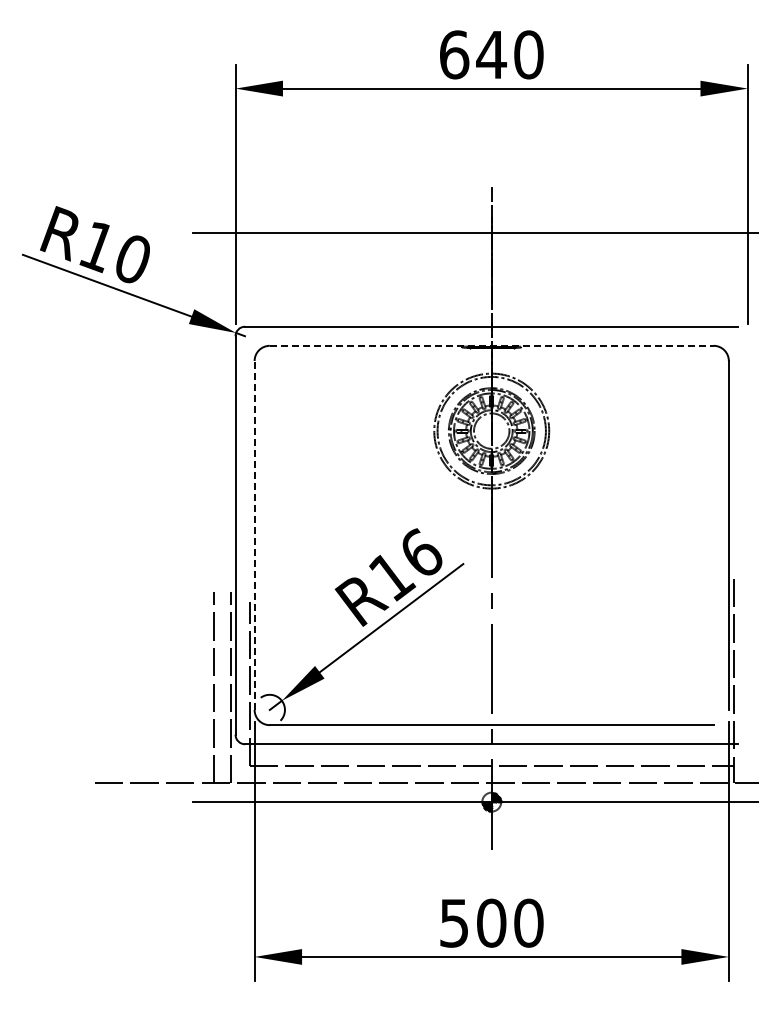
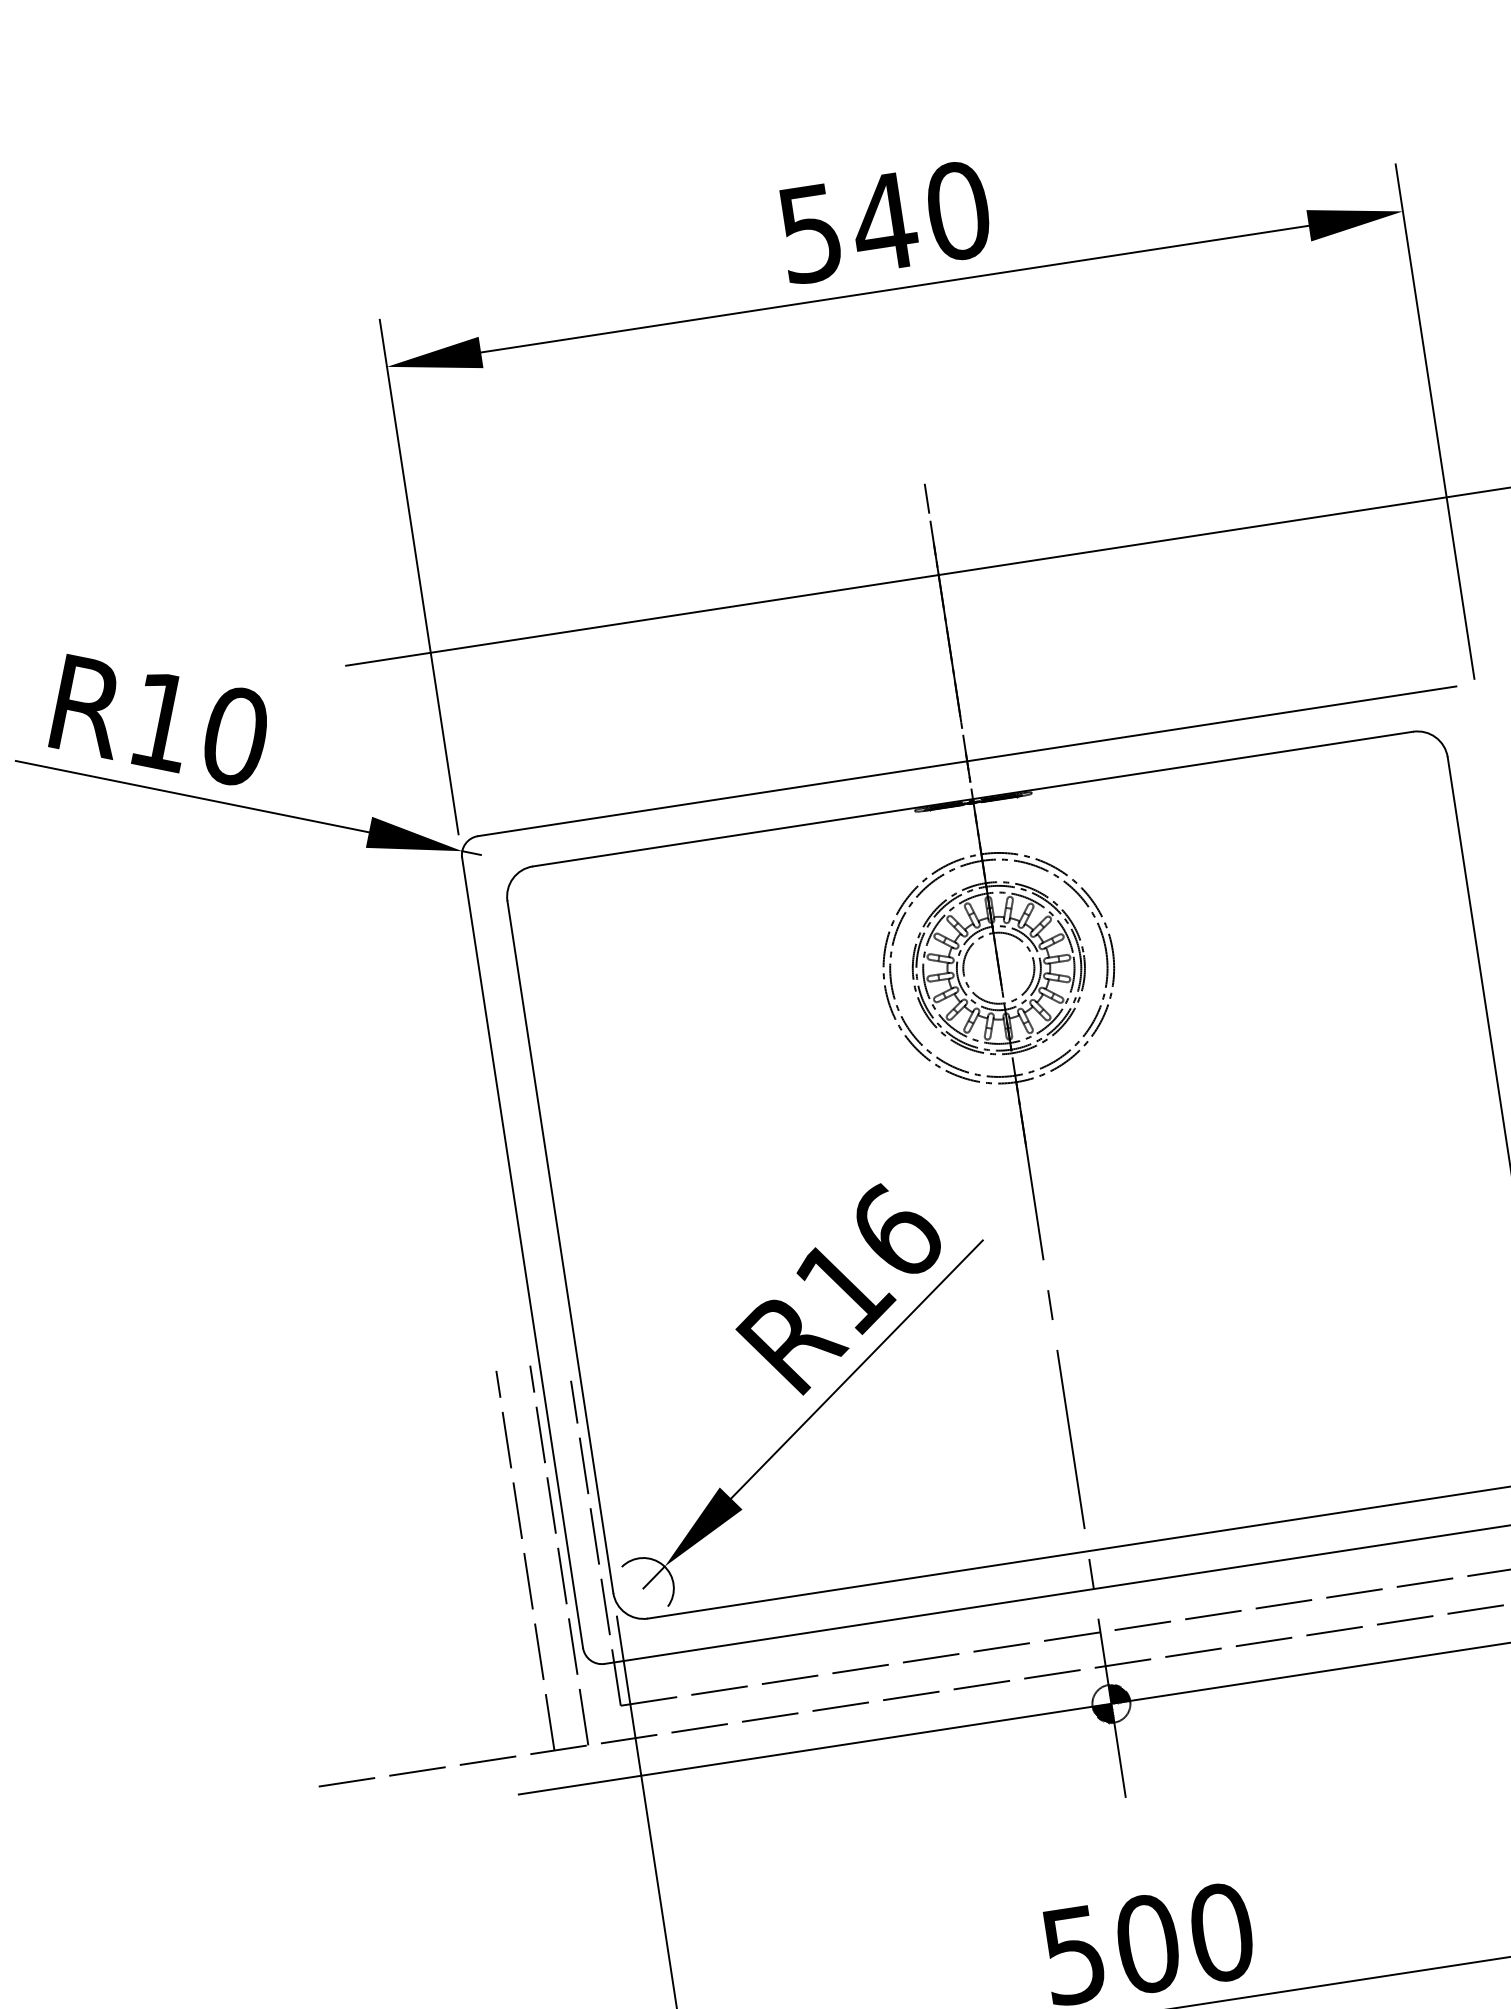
text: (454, 54) -> (810, 232), 640 -> 540
line: (491, 345) -> (972, 798), dashed -> solid
line: (254, 534) -> (559, 1245), dashed -> solid

